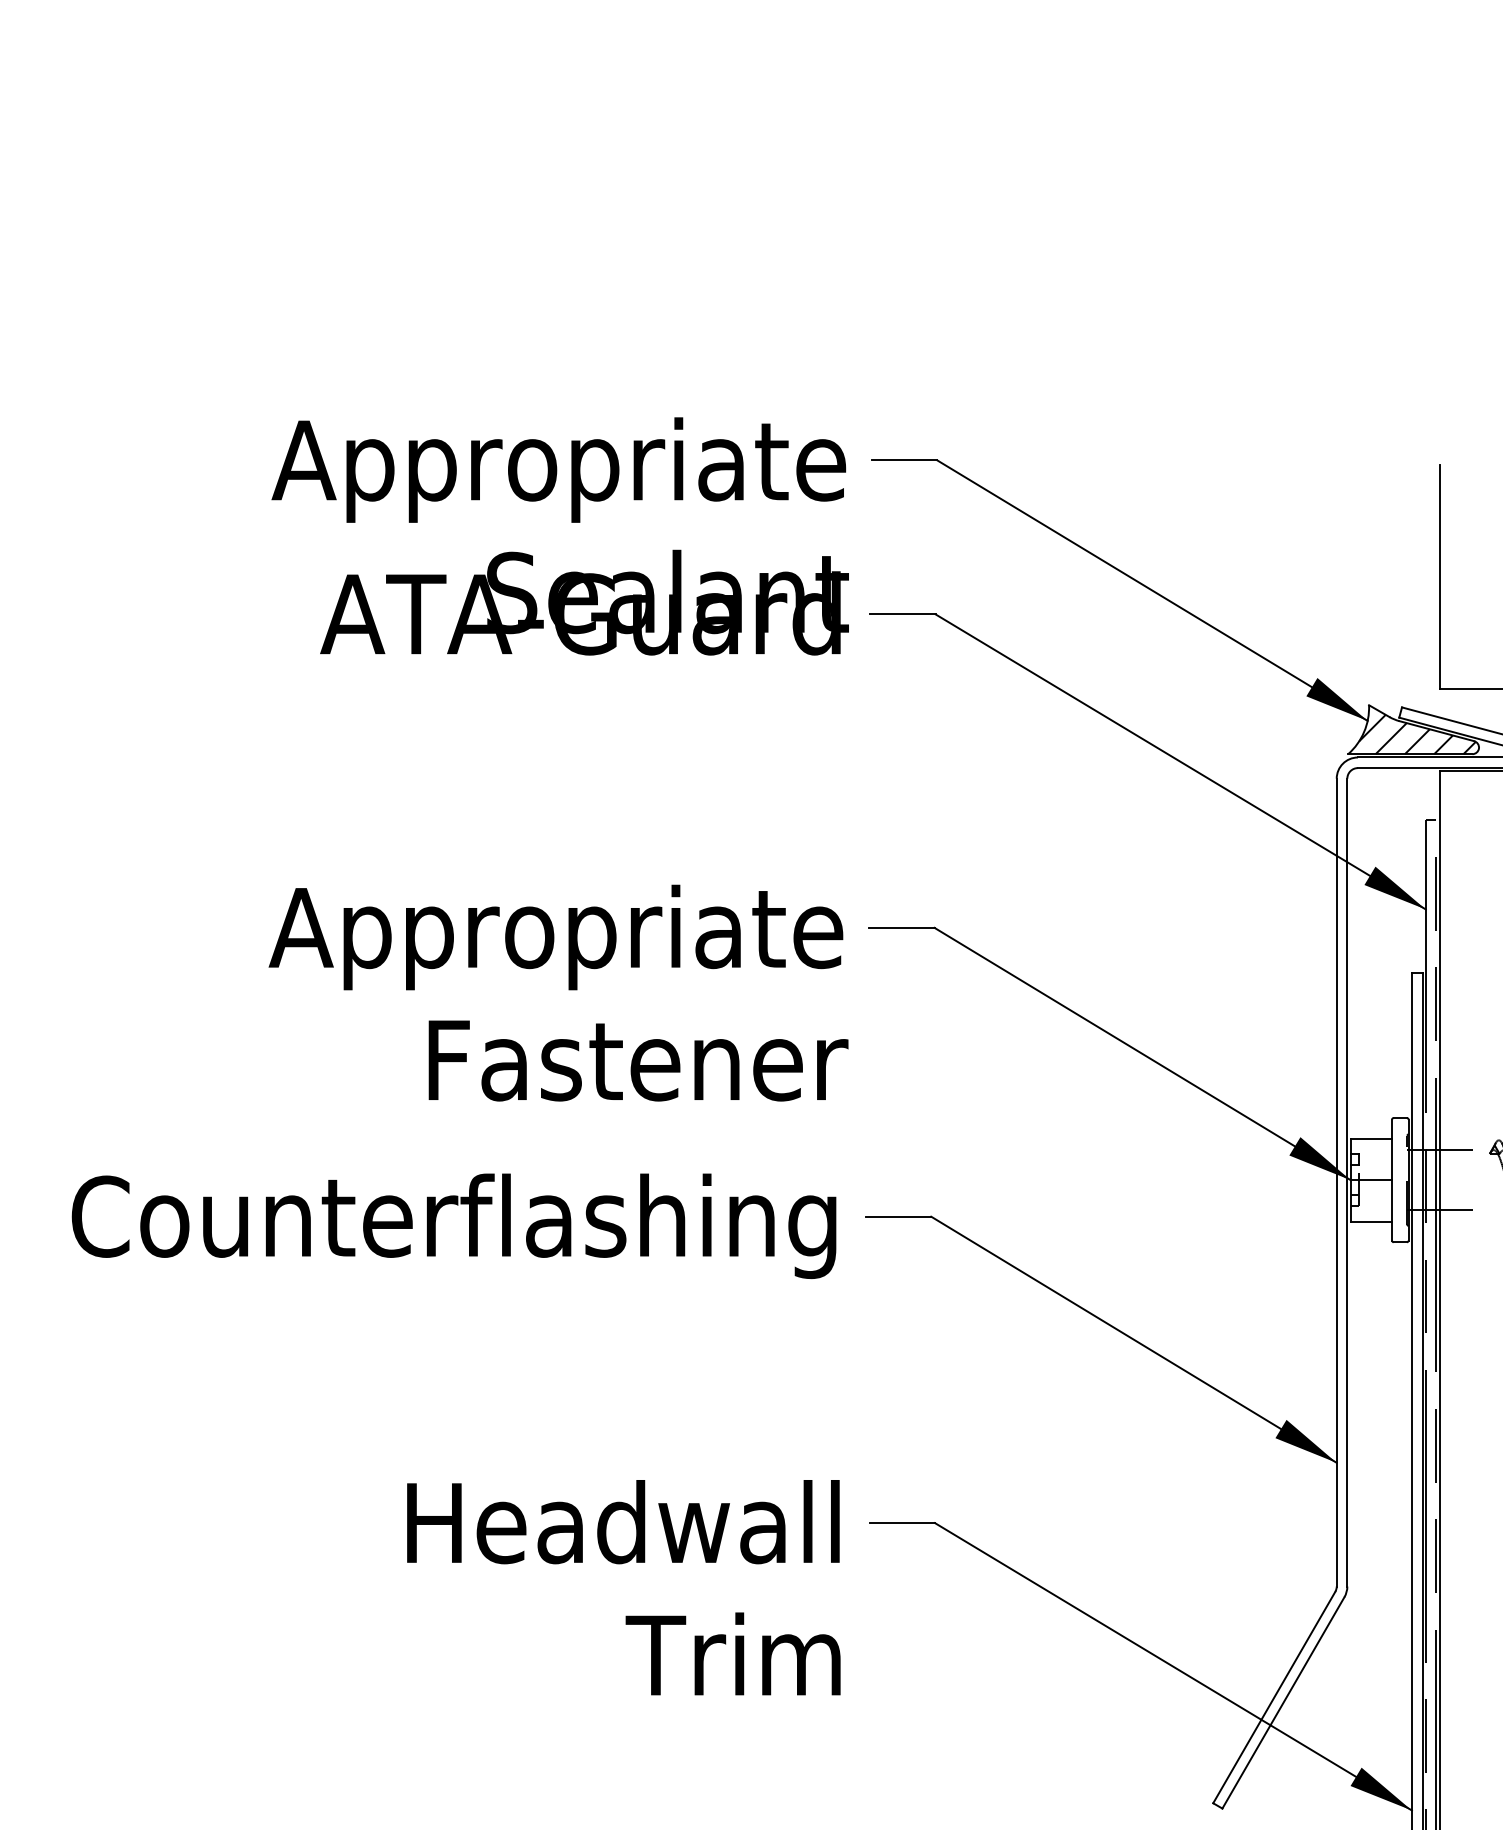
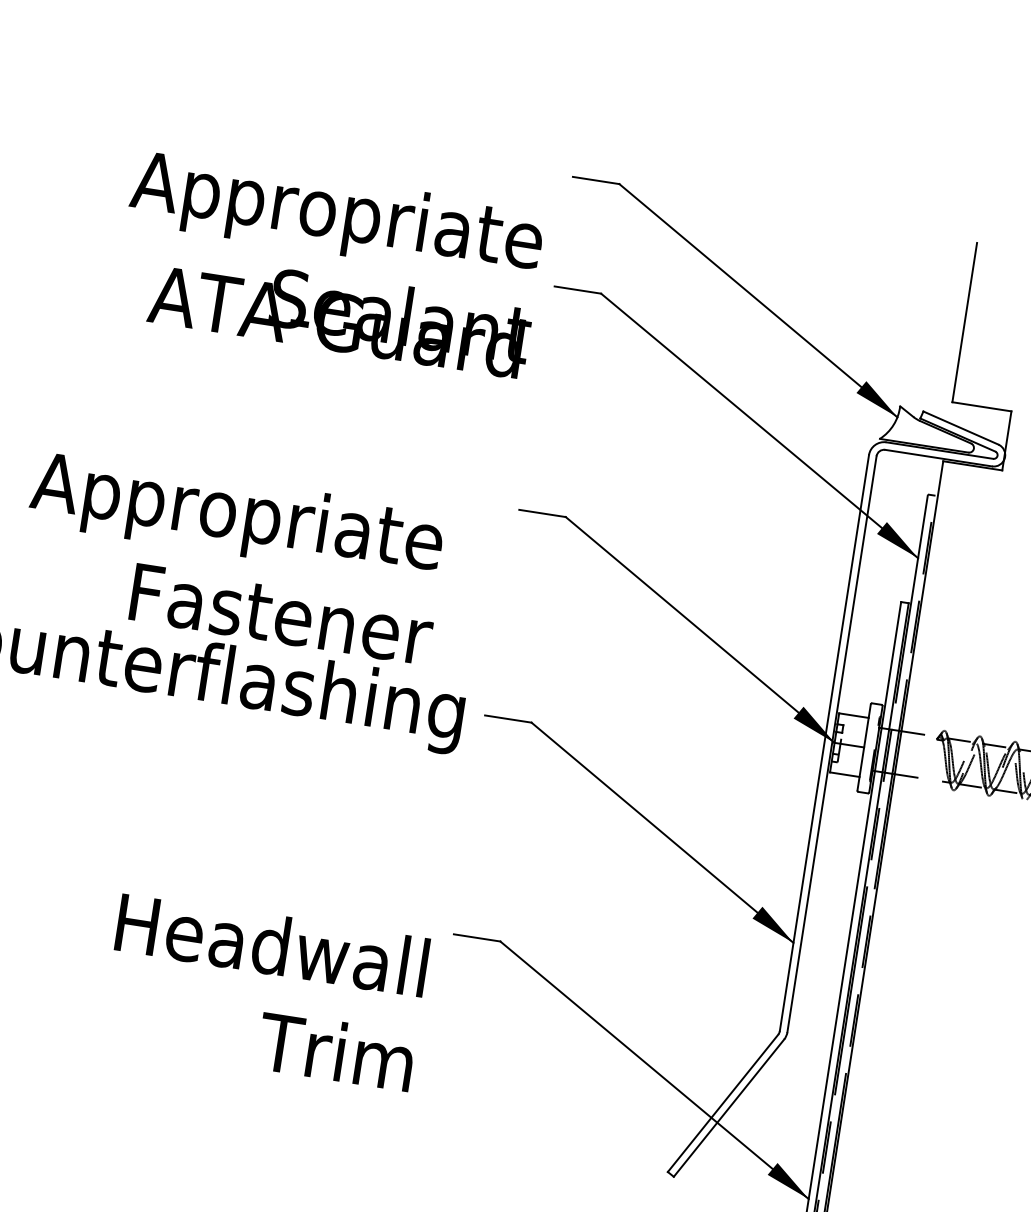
text: (559, 536) -> (329, 264), moved
hatch: (1412, 734) -> (927, 431), removed
text: (558, 992) -> (232, 557), moved
text: (623, 1587) -> (265, 991), moved

